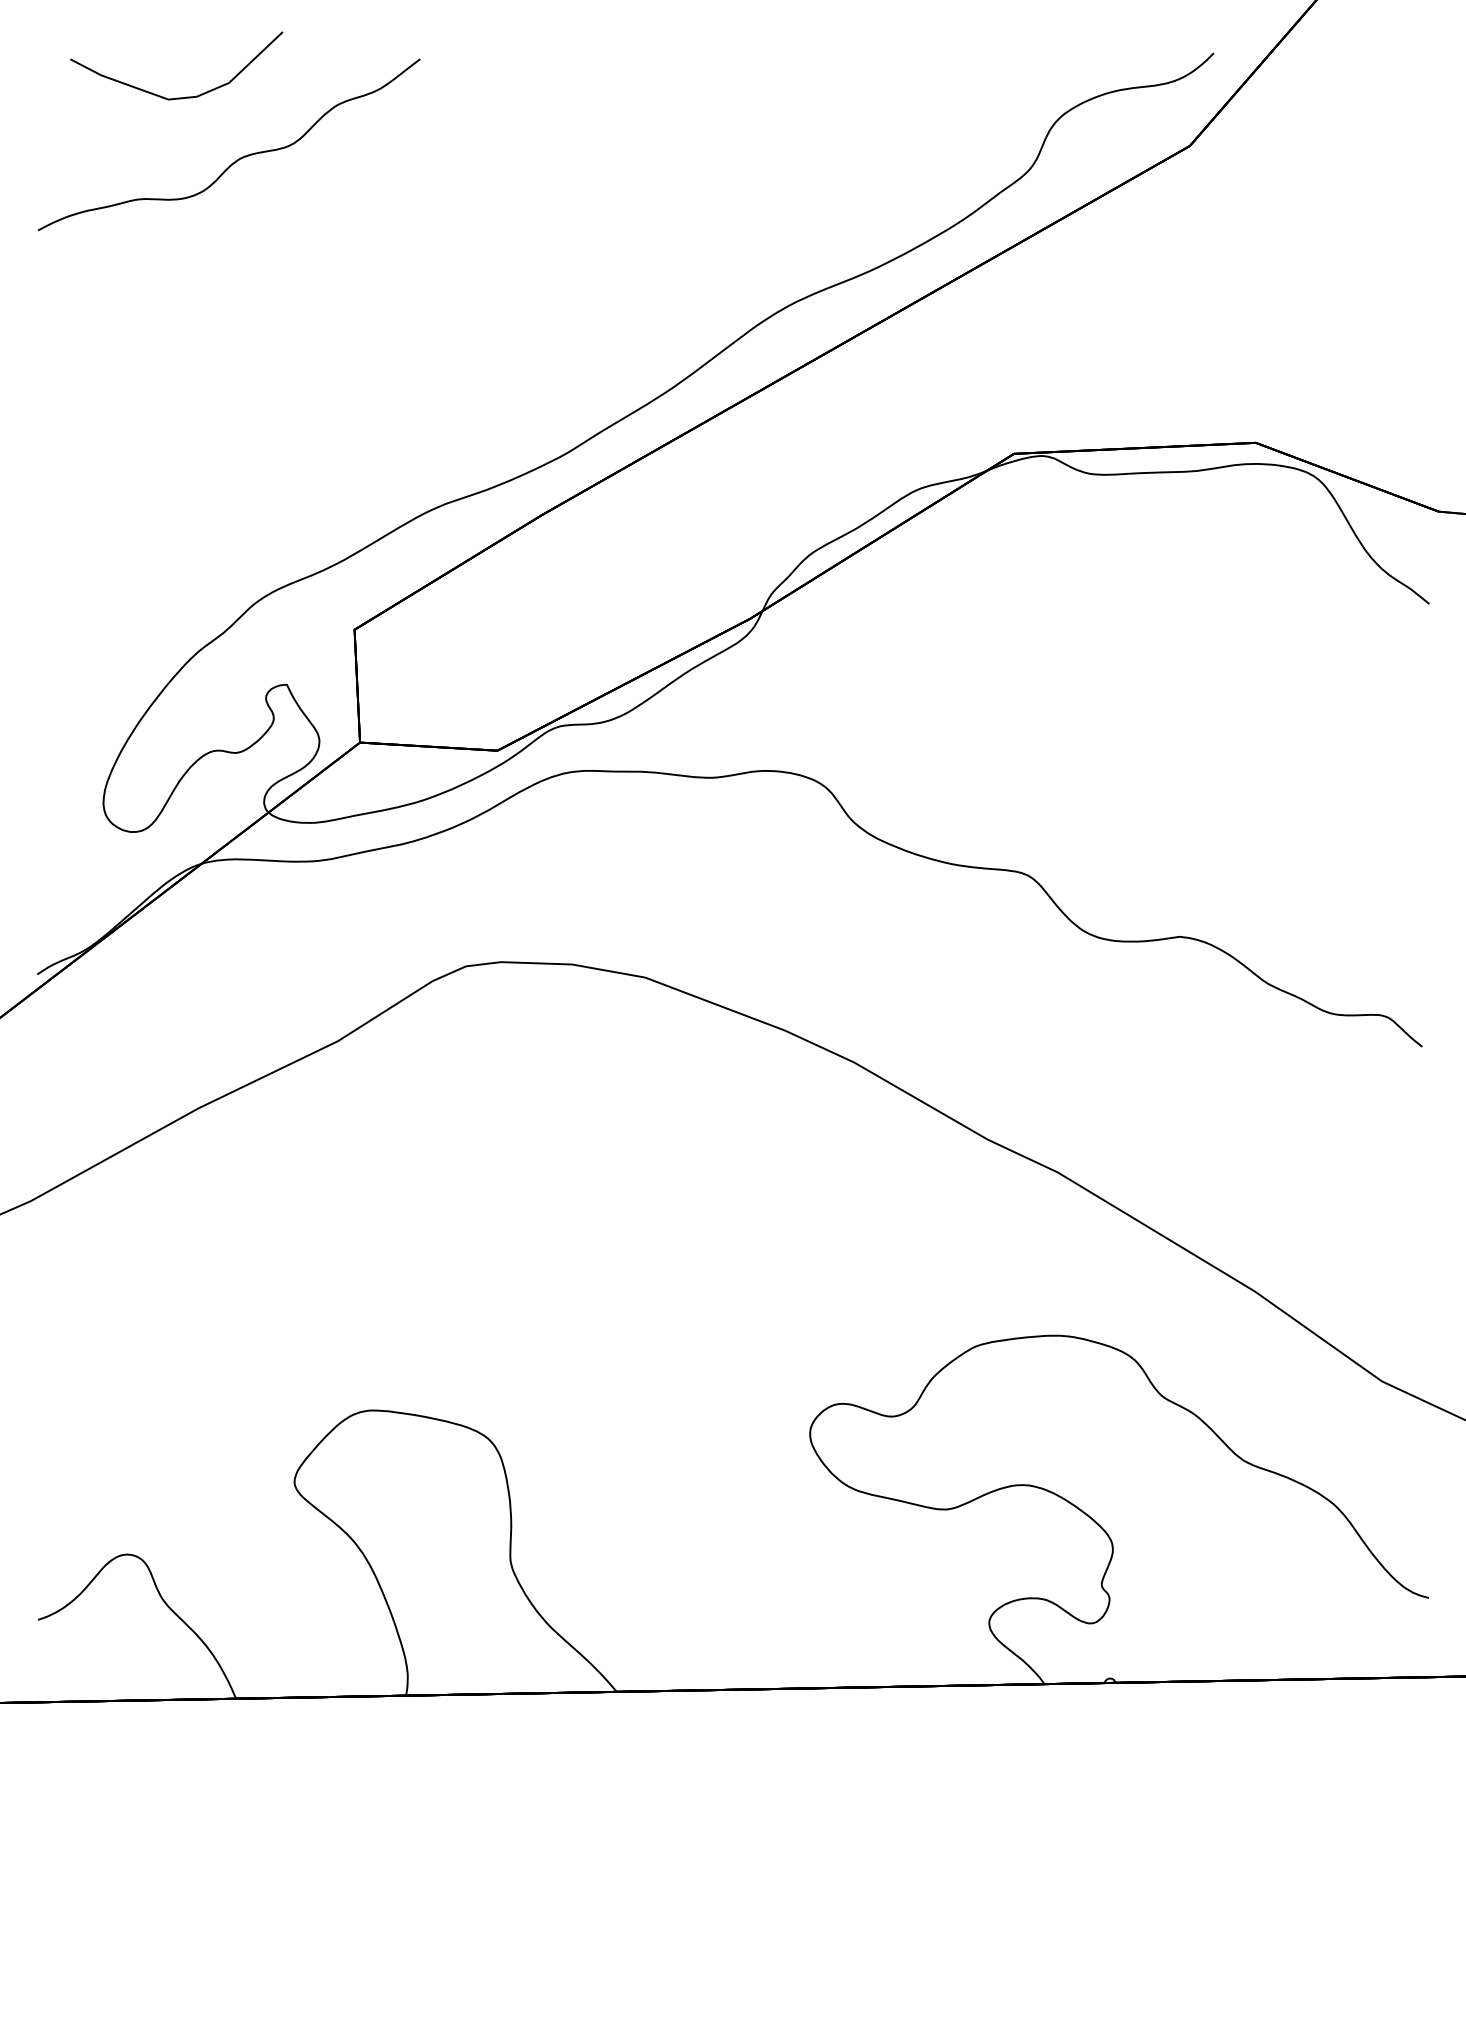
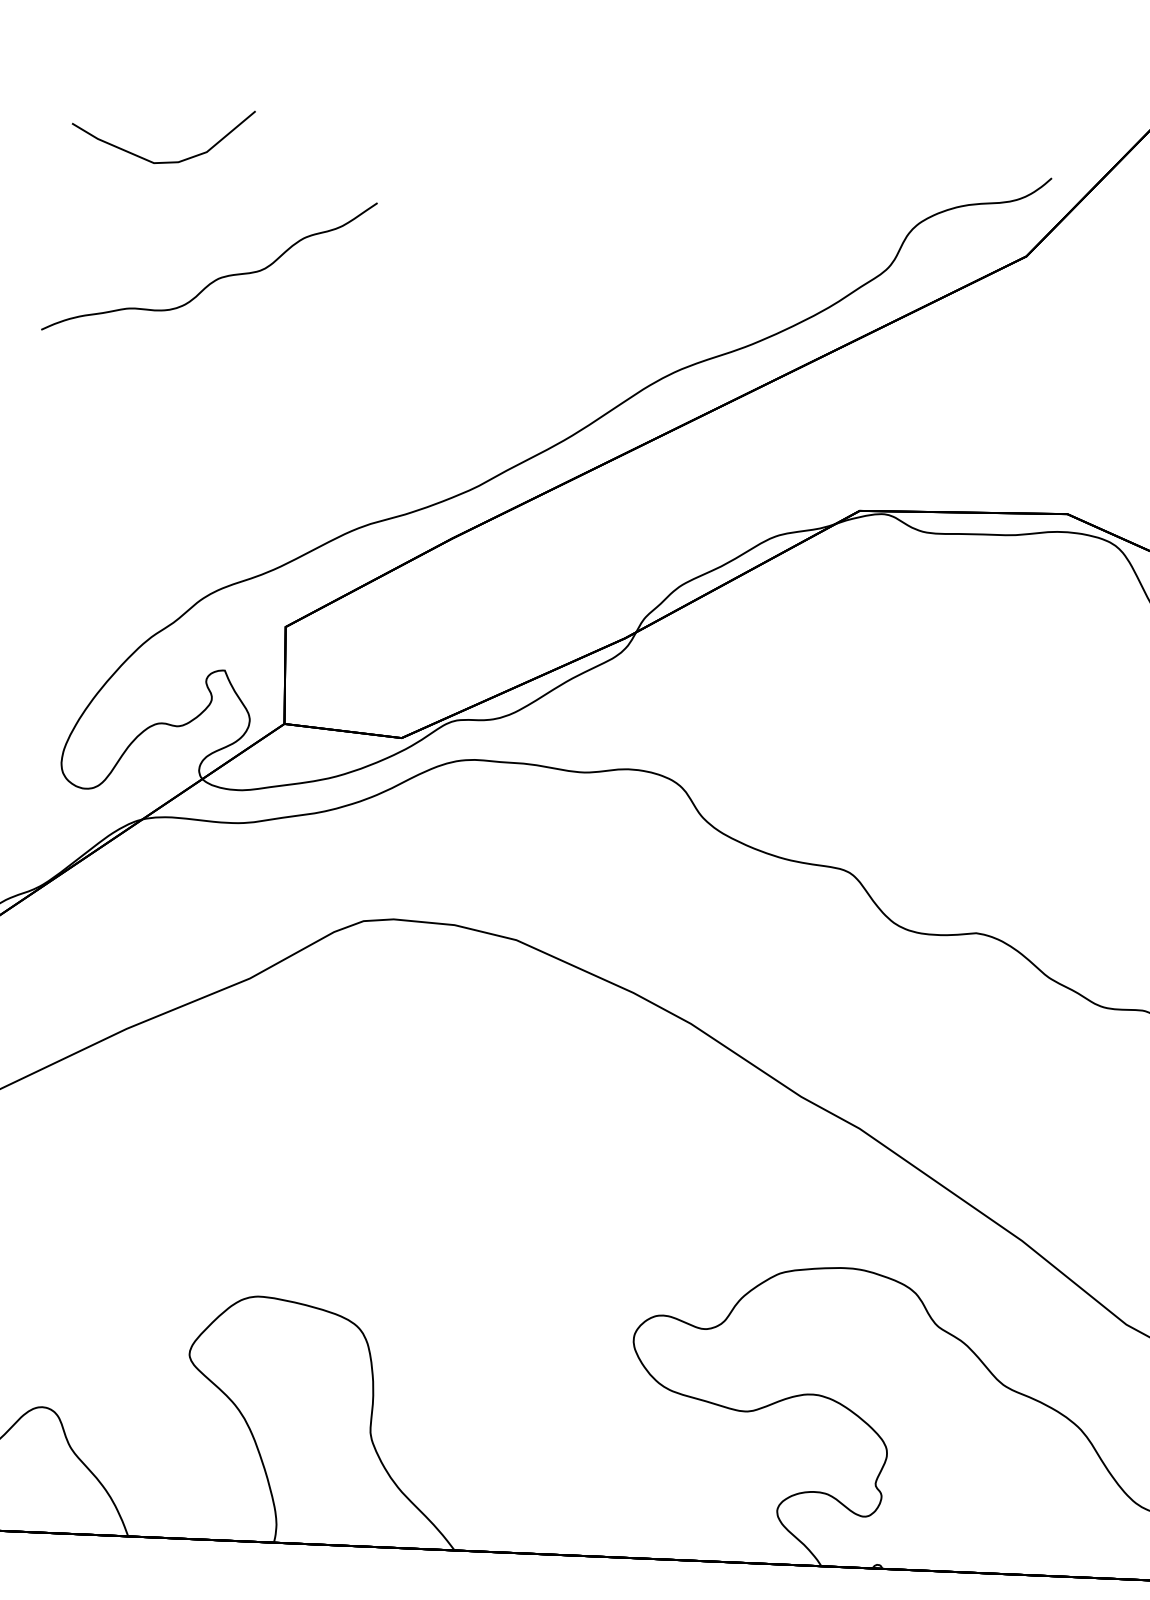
curve: (238, 158) -> (216, 278), moved

